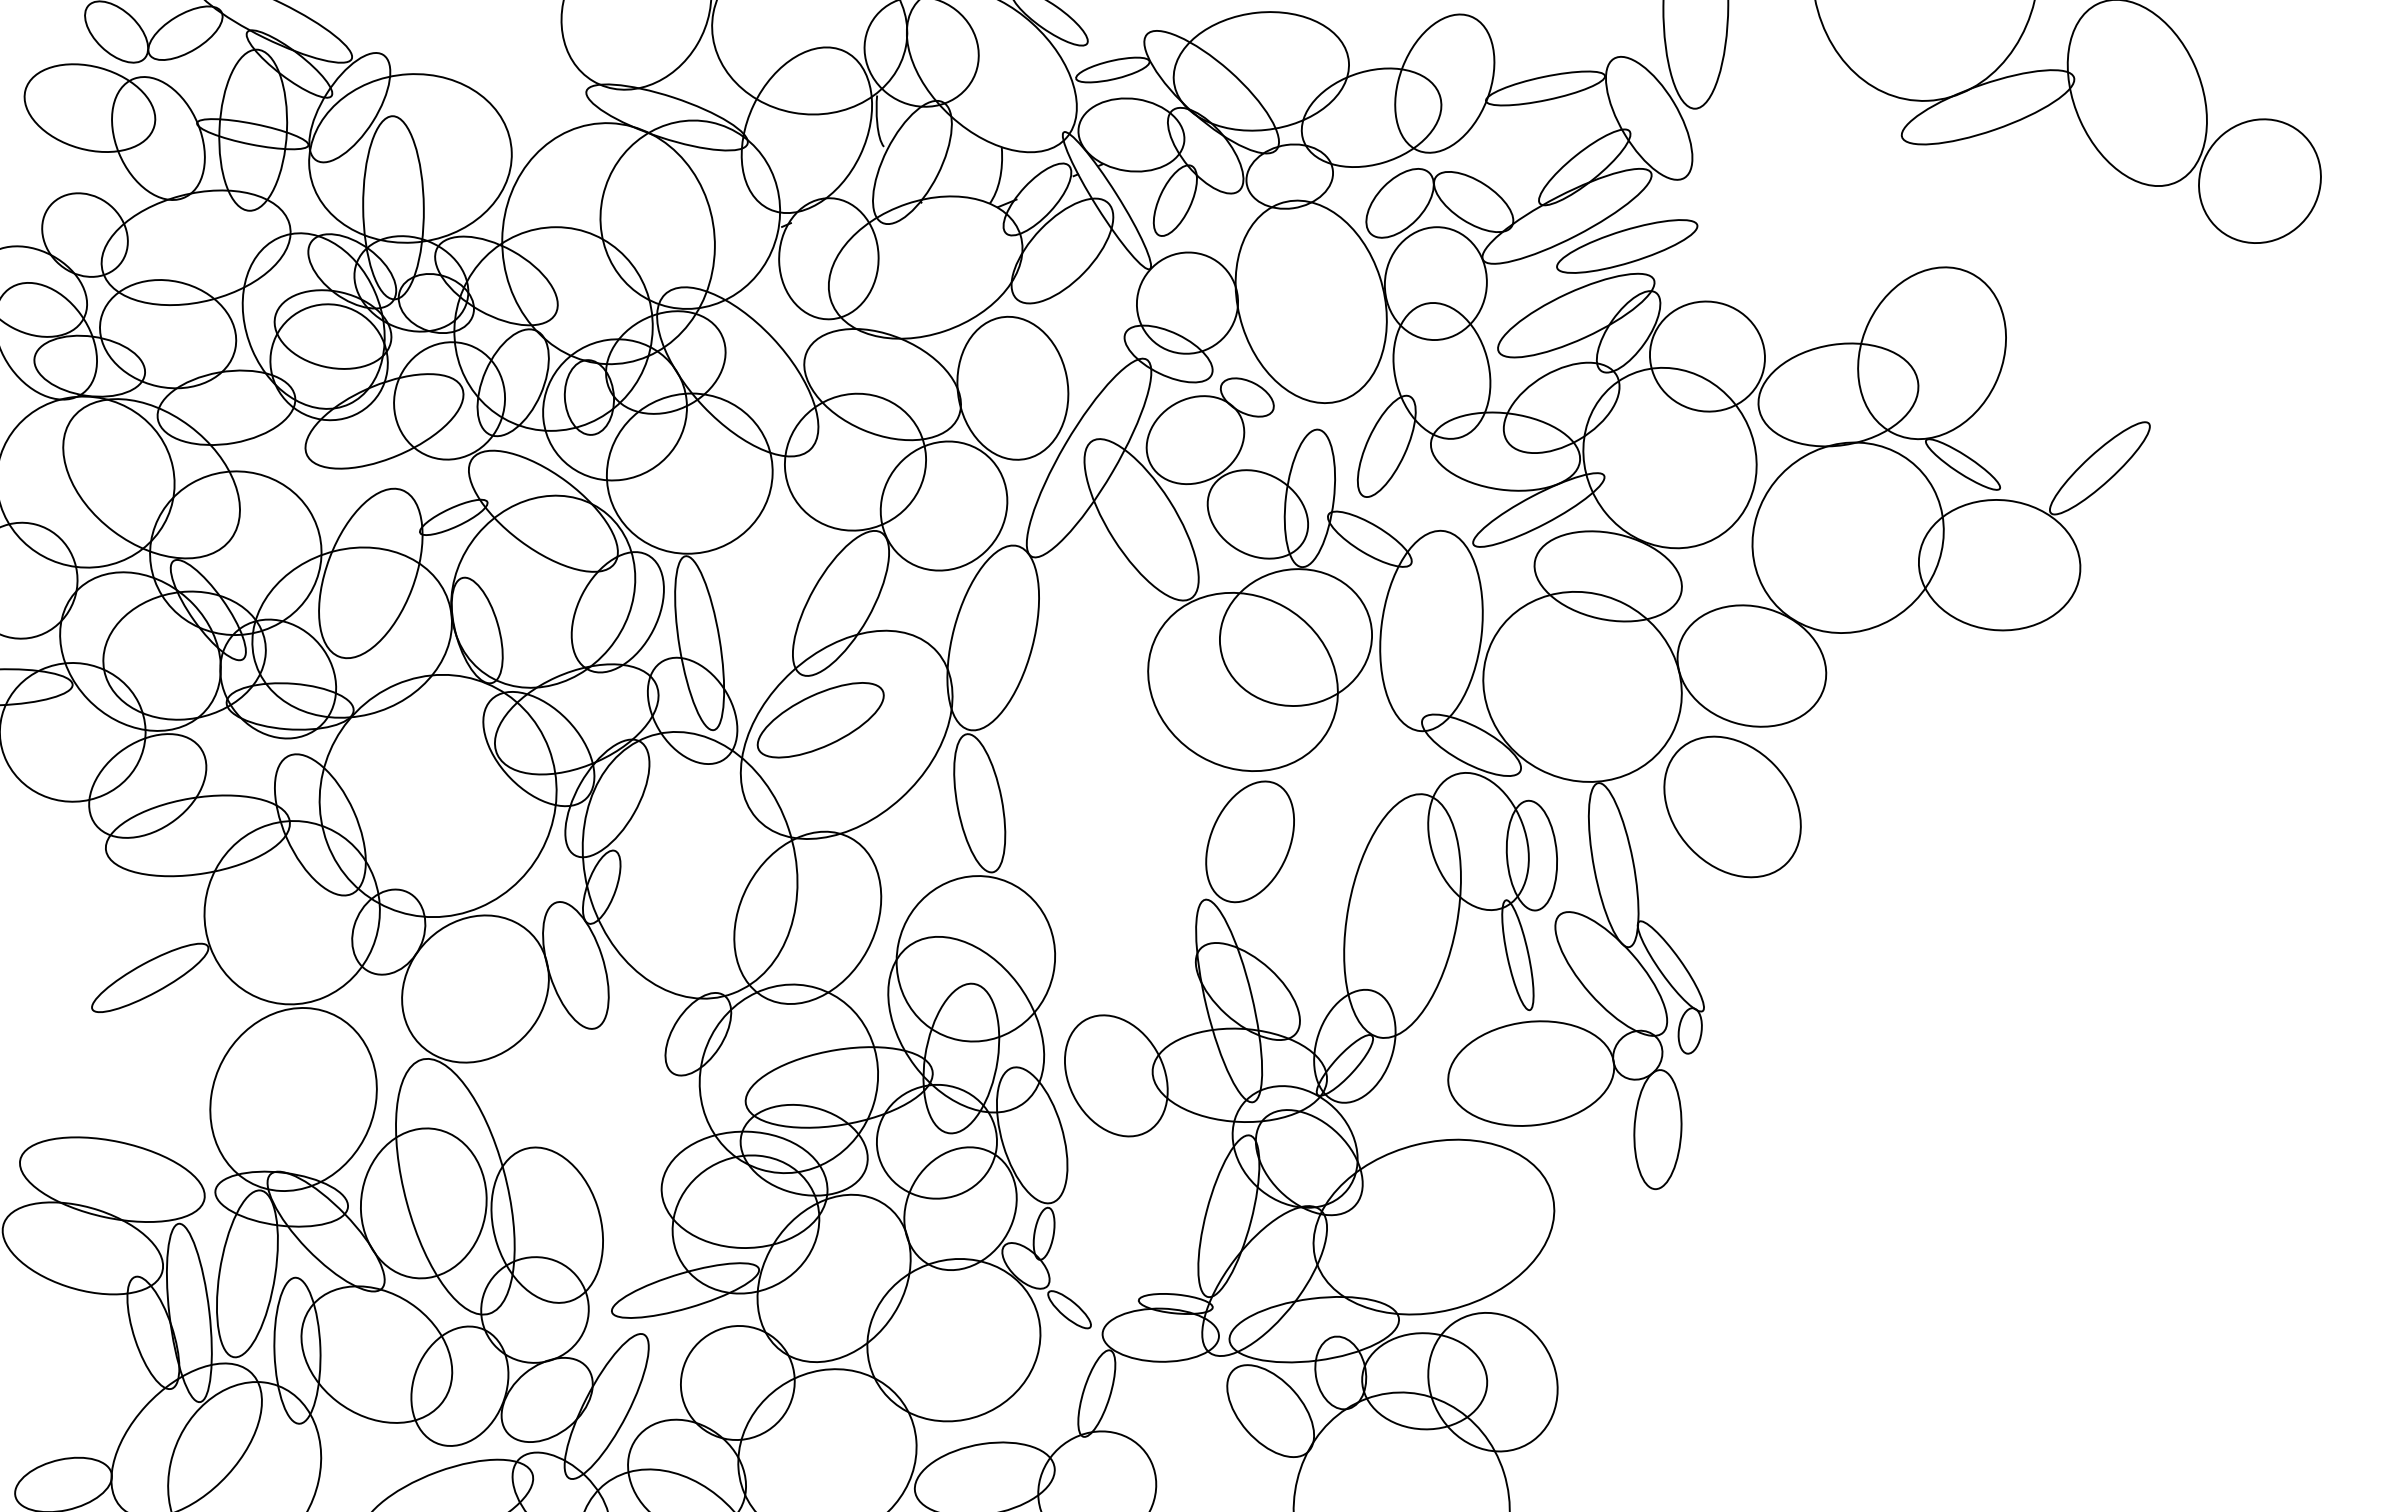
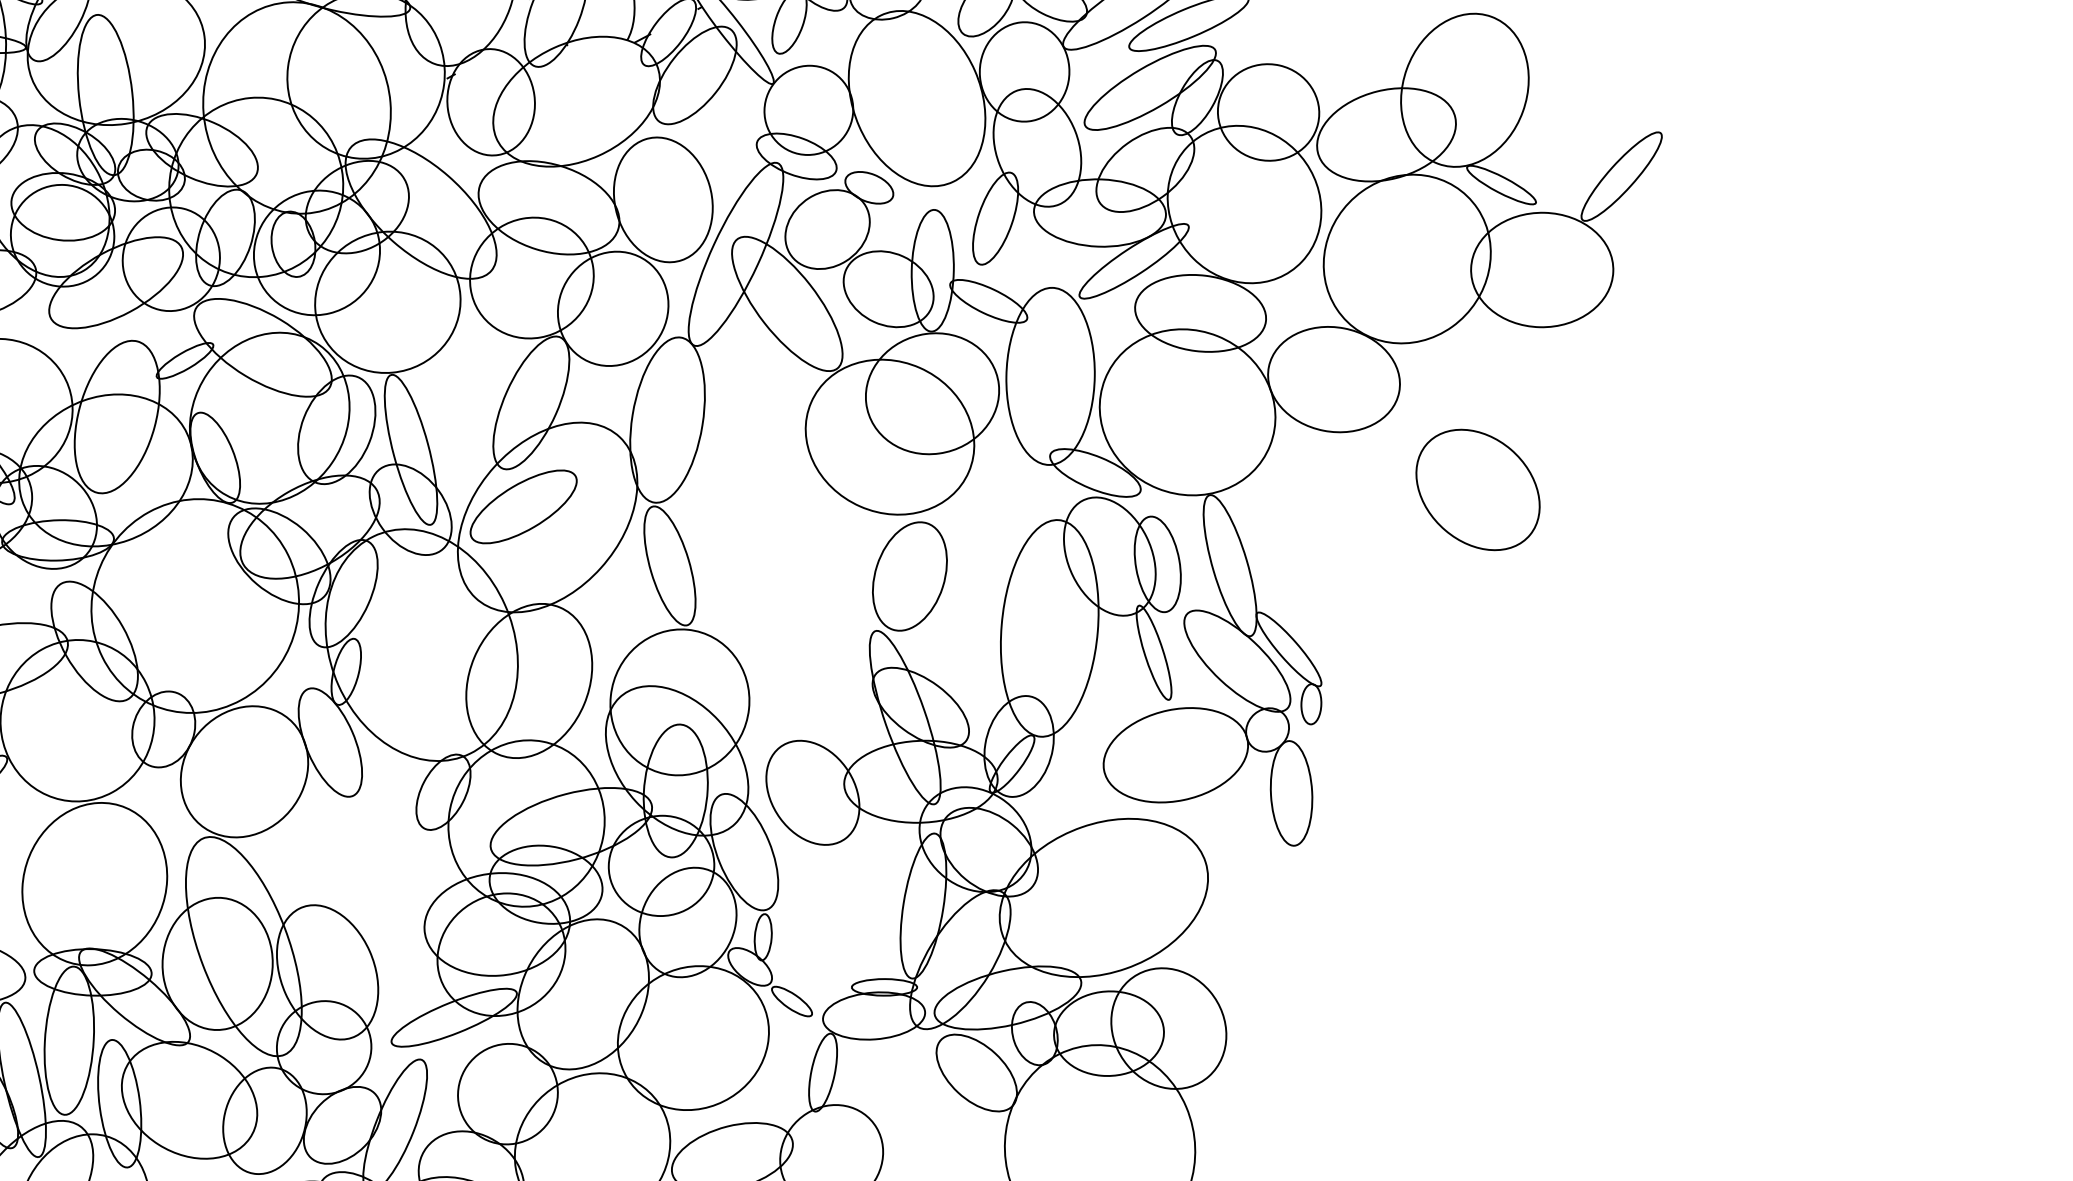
part: (1732, 806) -> (1477, 489), moved

